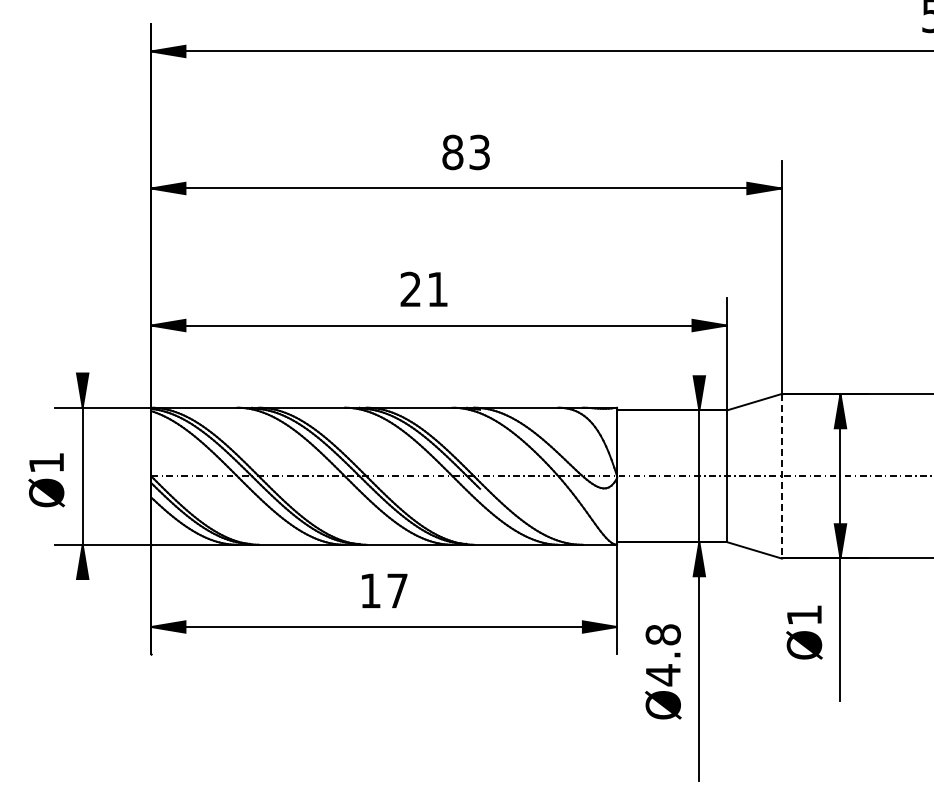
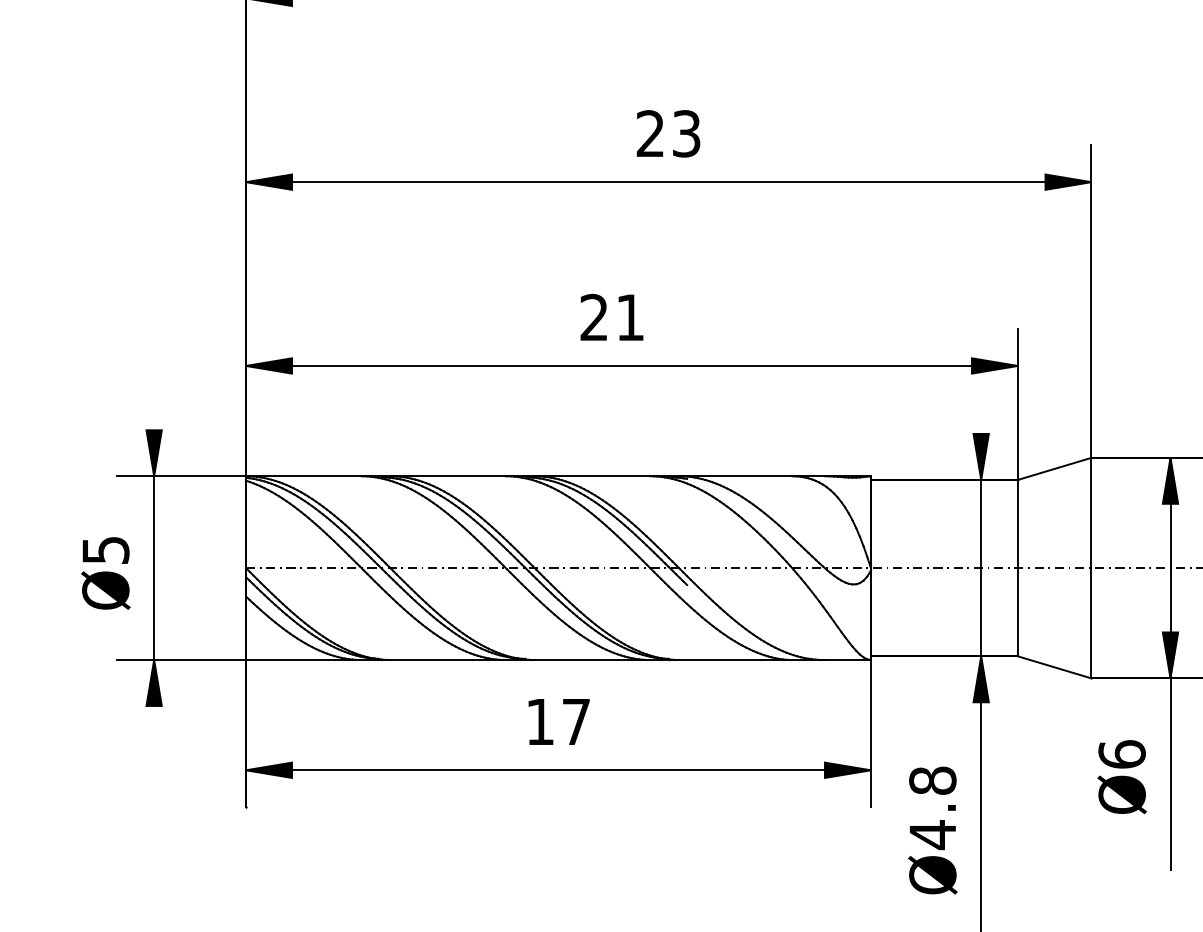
text: (452, 152) -> (650, 133), 83 -> 23
text: (46, 463) -> (105, 551), Ø1 -> Ø5
line: (781, 476) -> (1091, 568), dashed -> solid
text: (804, 614) -> (1122, 753), Ø1 -> Ø6

